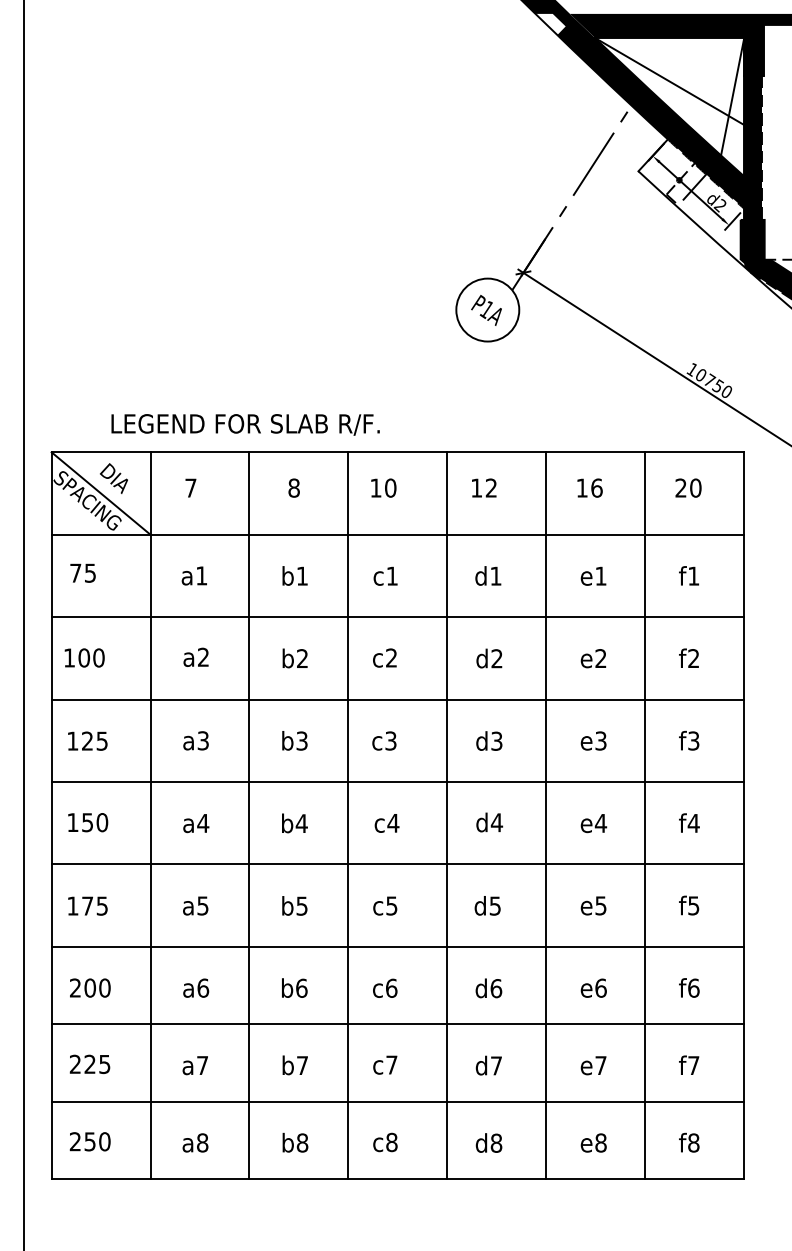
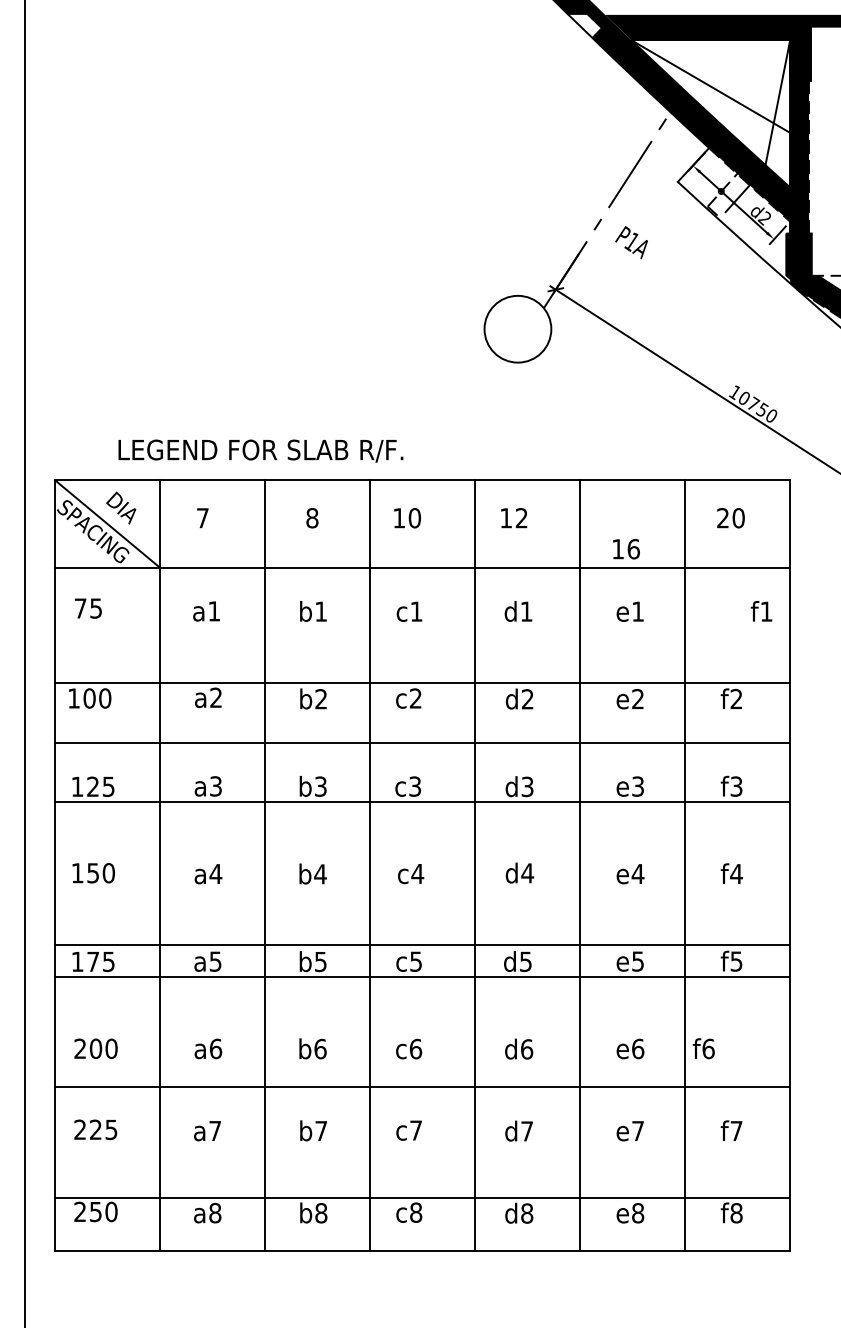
text: (486, 310) -> (631, 242), moved
text: (590, 488) -> (626, 549), moved
text: (689, 576) -> (761, 611), moved
line: (397, 617) -> (422, 683), moved
line: (397, 782) -> (422, 802), moved
line: (397, 864) -> (422, 944), moved
line: (397, 947) -> (422, 977), moved
text: (689, 987) -> (703, 1048), moved
line: (397, 1101) -> (422, 1198), moved

